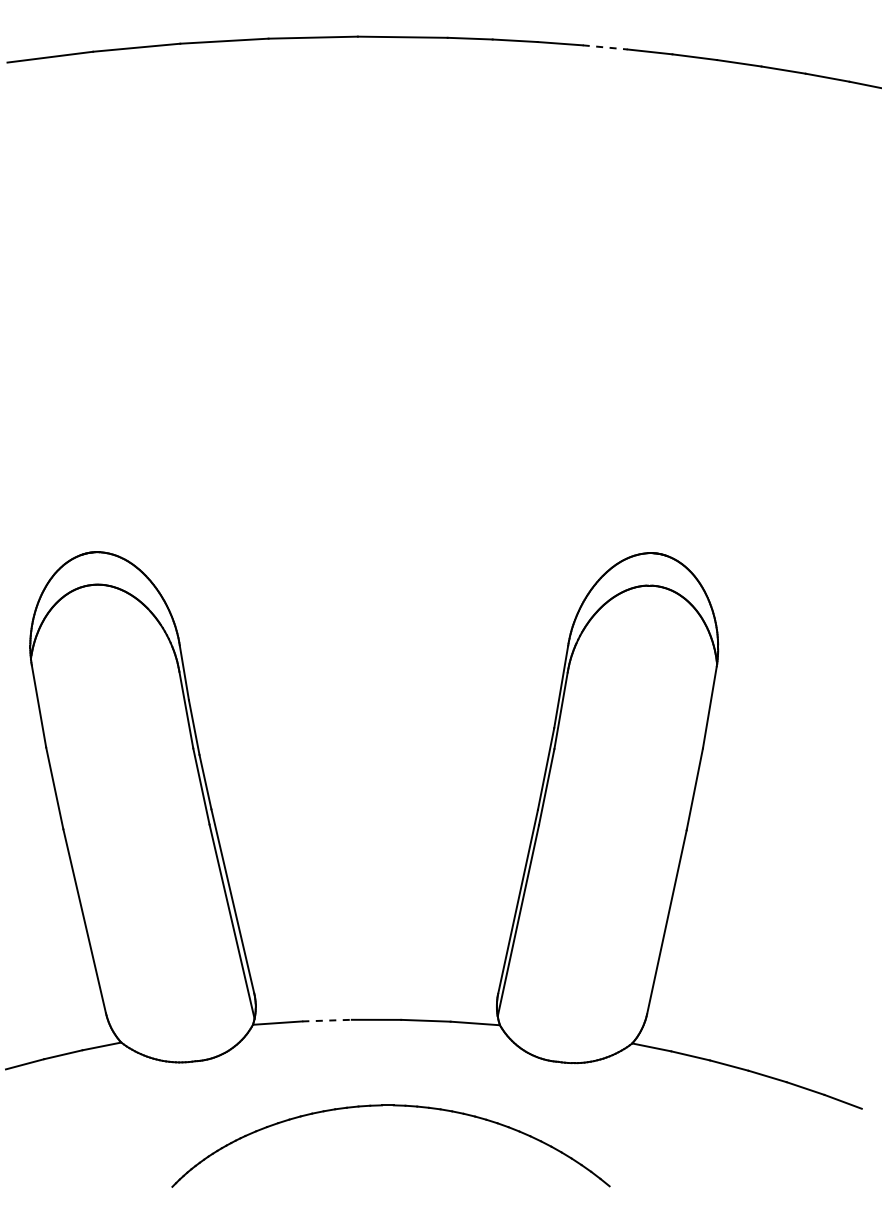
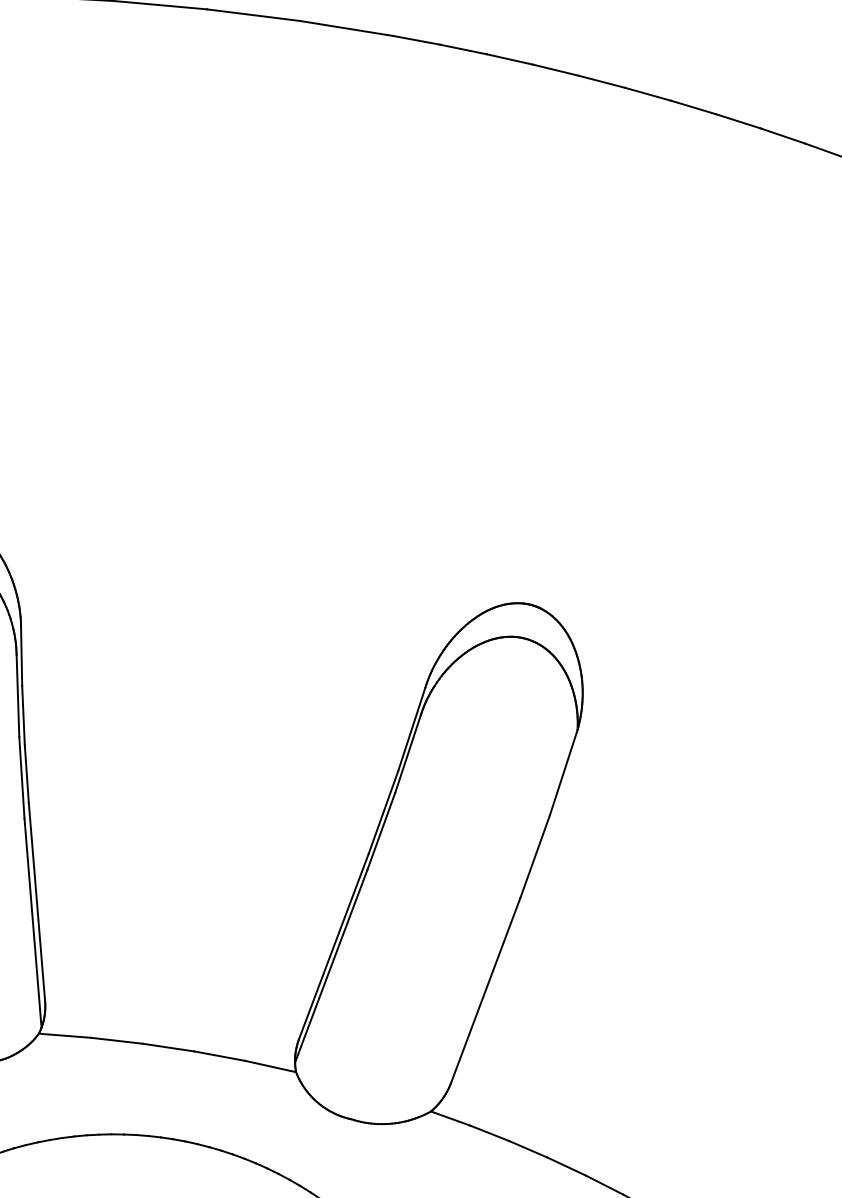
line: (605, 47) -> (556, 70), dashed -> solid
line: (327, 1020) -> (117, 1040), dashed -> solid

